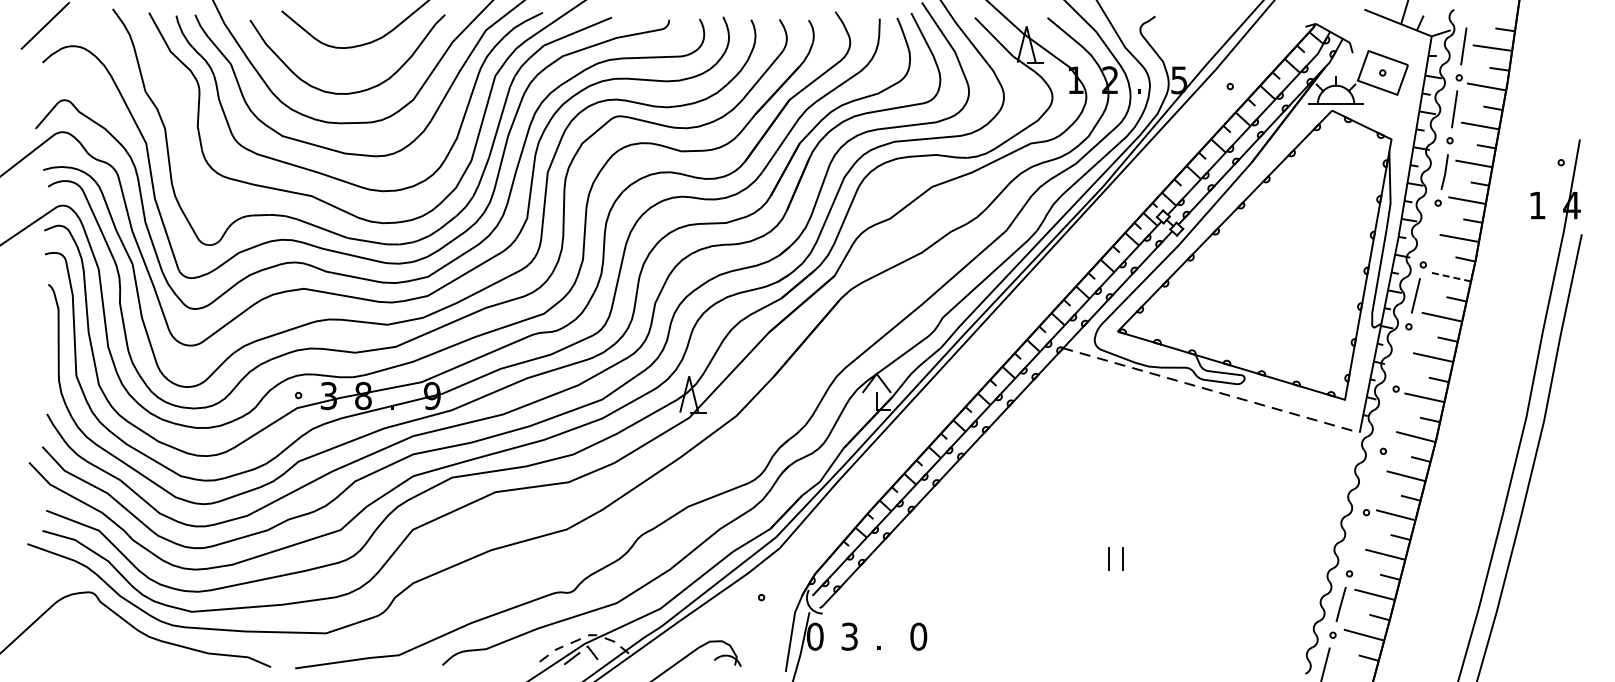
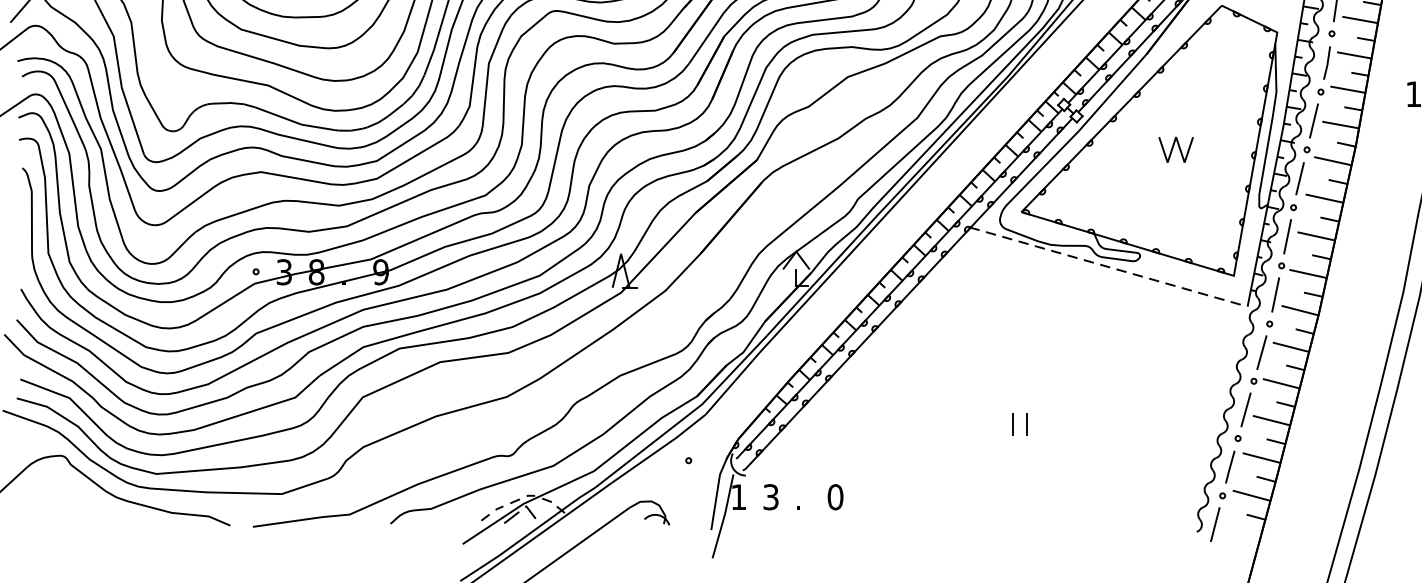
line: (1430, 233) -> (1313, 120), added
line: (1280, 263) -> (1173, 148), added
line: (1450, 276) -> (1332, 160), dashed -> solid
line: (1402, 357) -> (1287, 236), added
line: (1389, 420) -> (1275, 295), added
line: (1374, 481) -> (1261, 352), added
line: (1357, 542) -> (1245, 409), added
text: (814, 636) -> (738, 497), 0 -> 1

